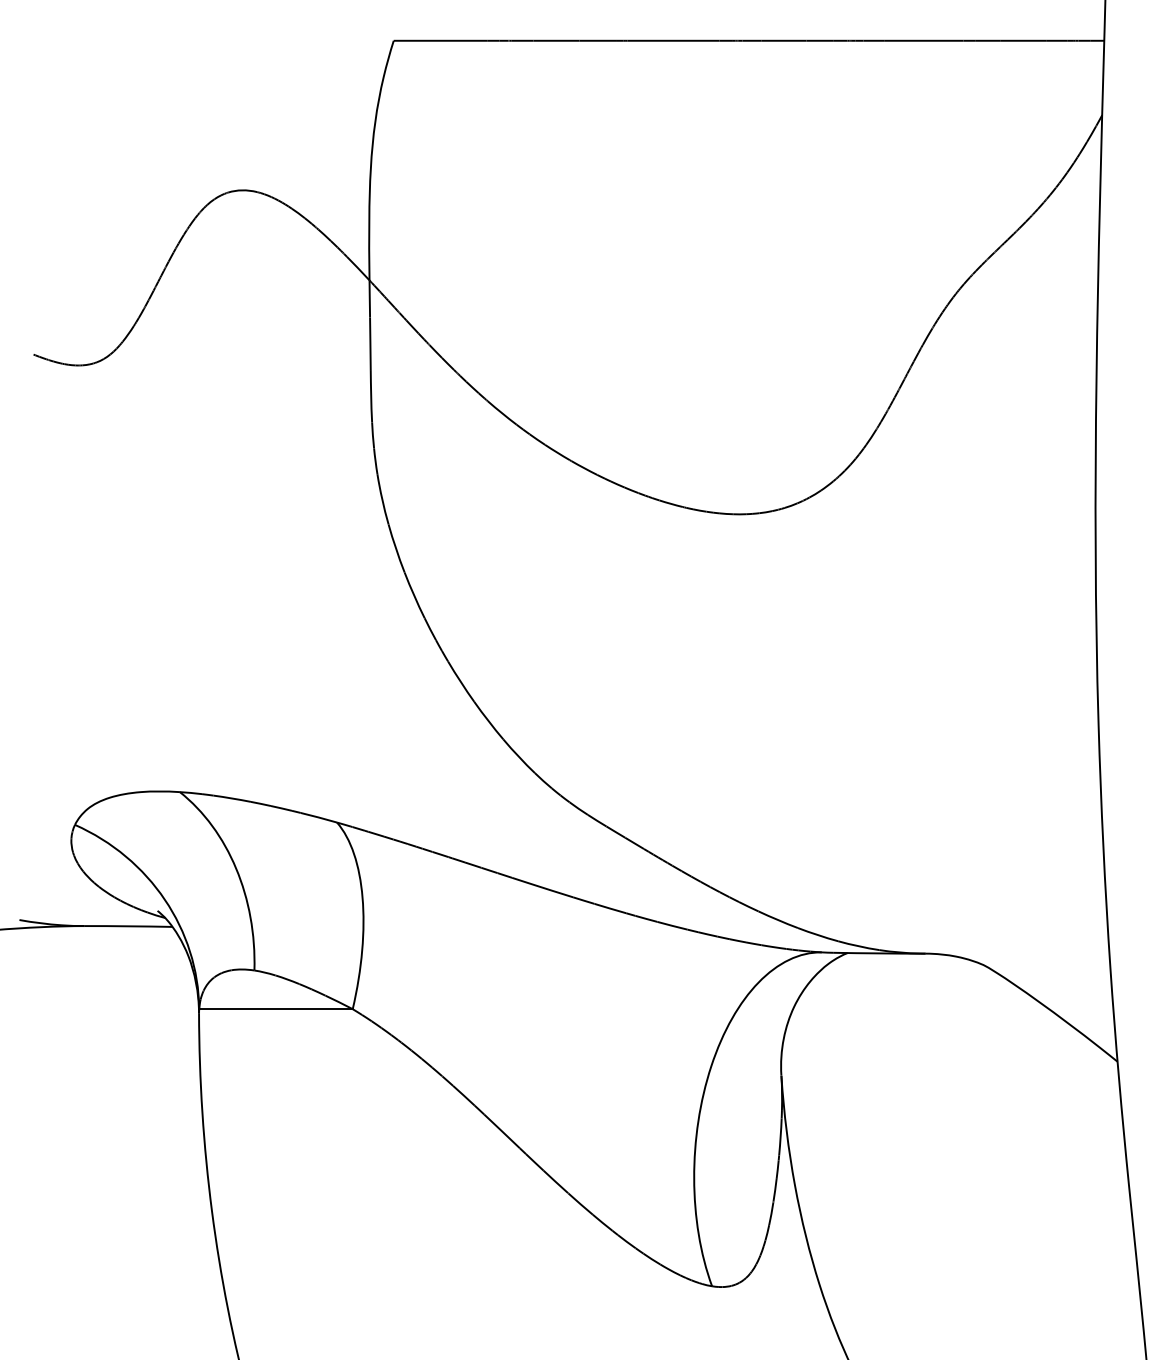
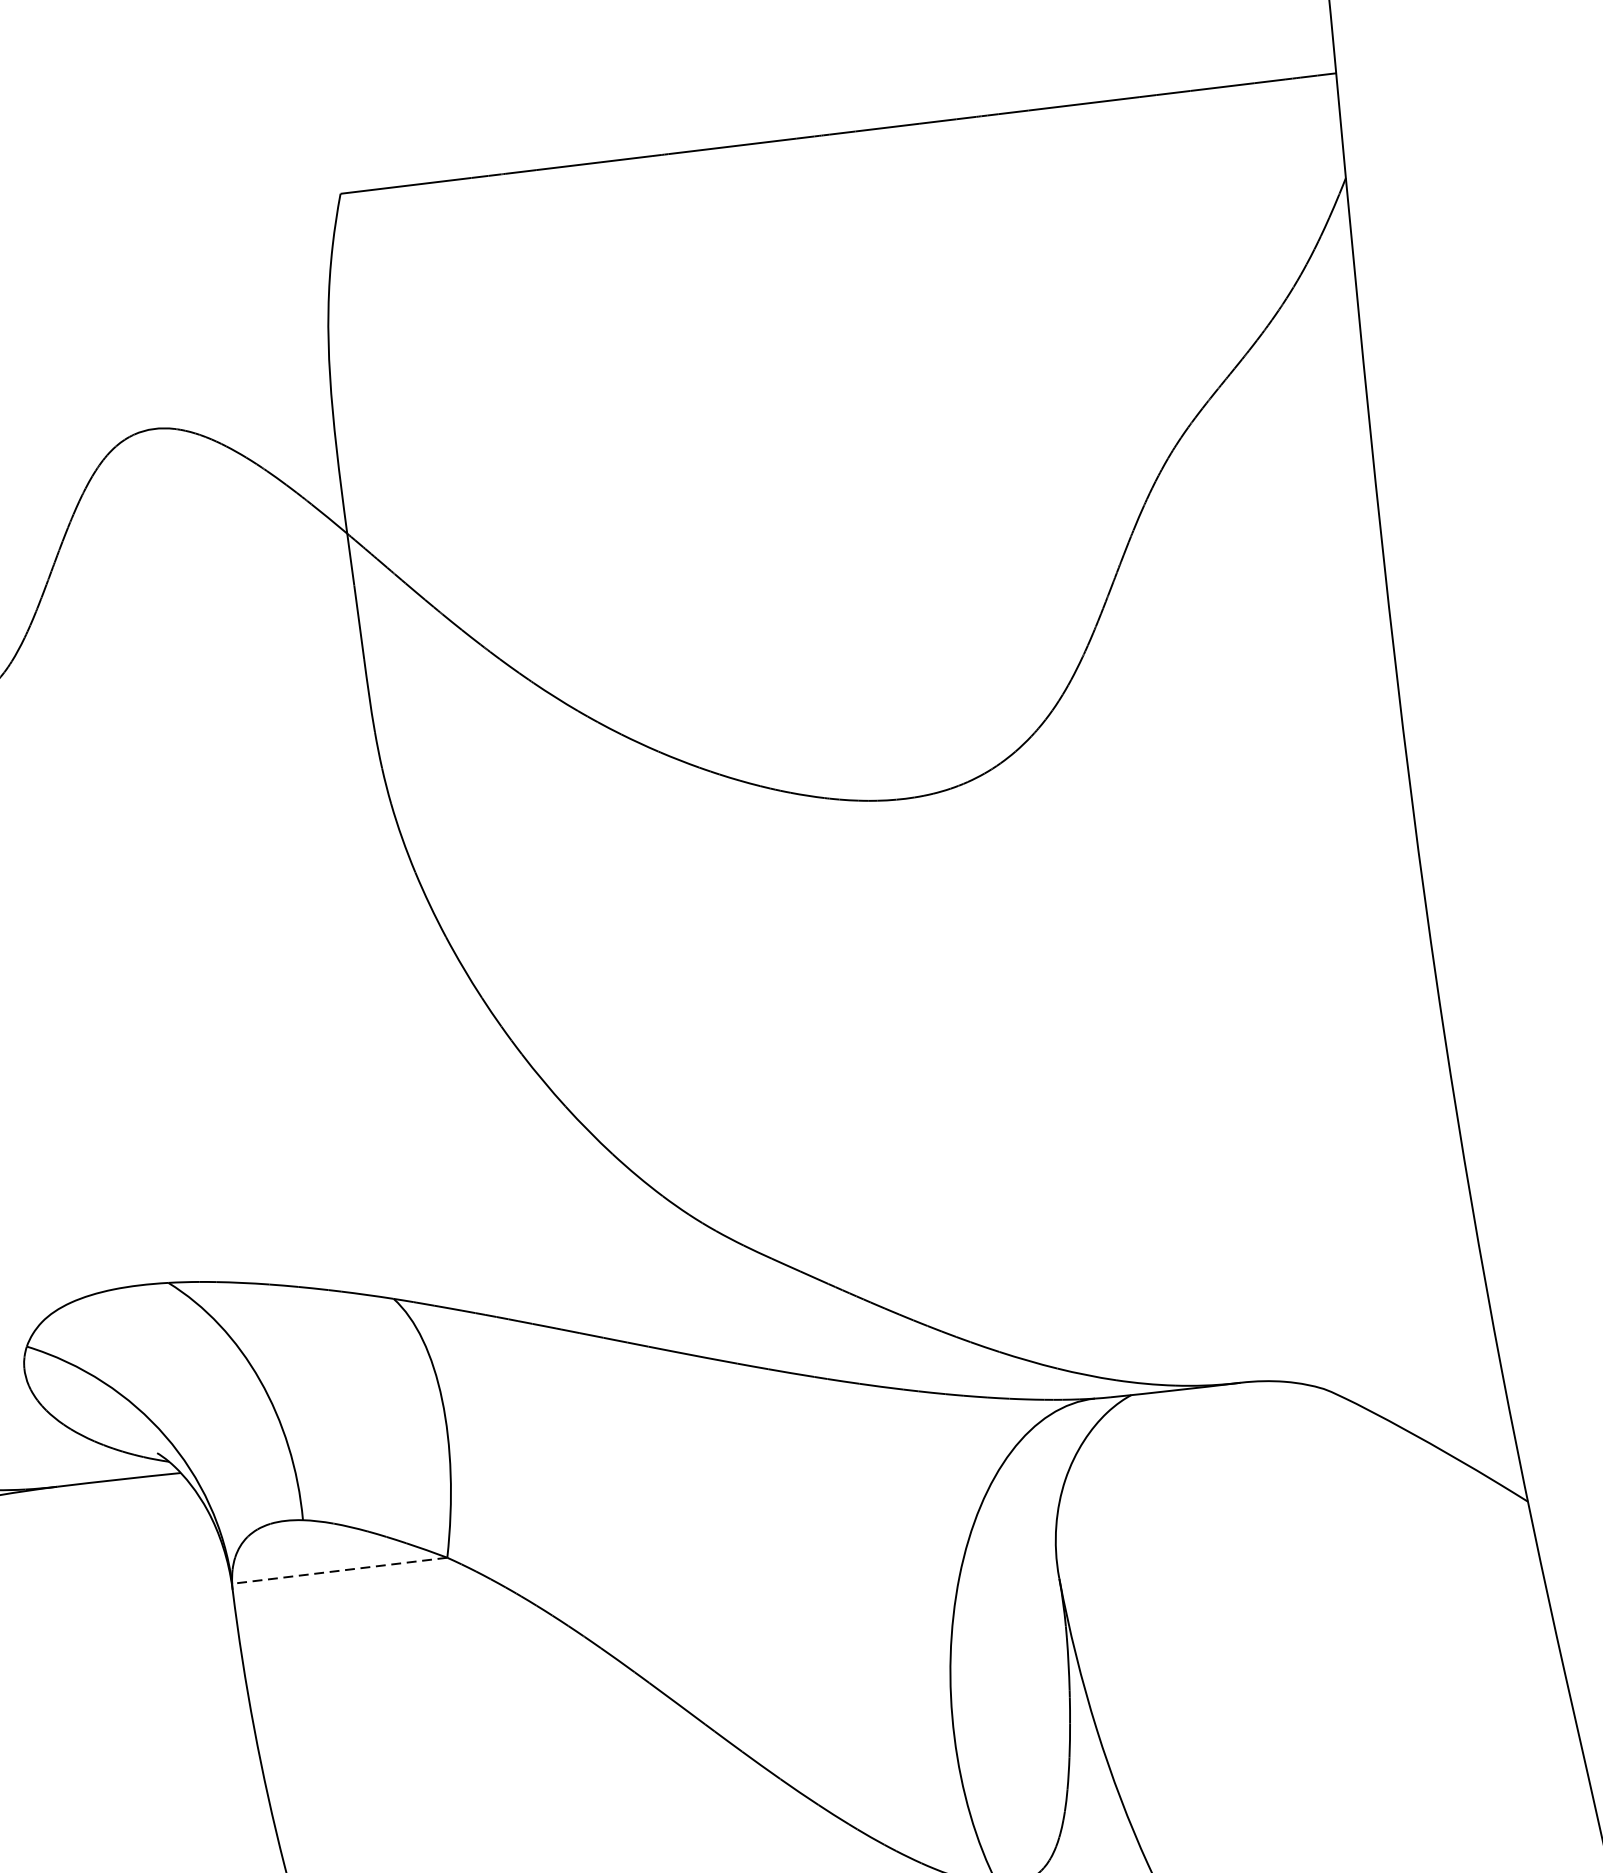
line: (275, 1009) -> (339, 1571), solid -> dashed

